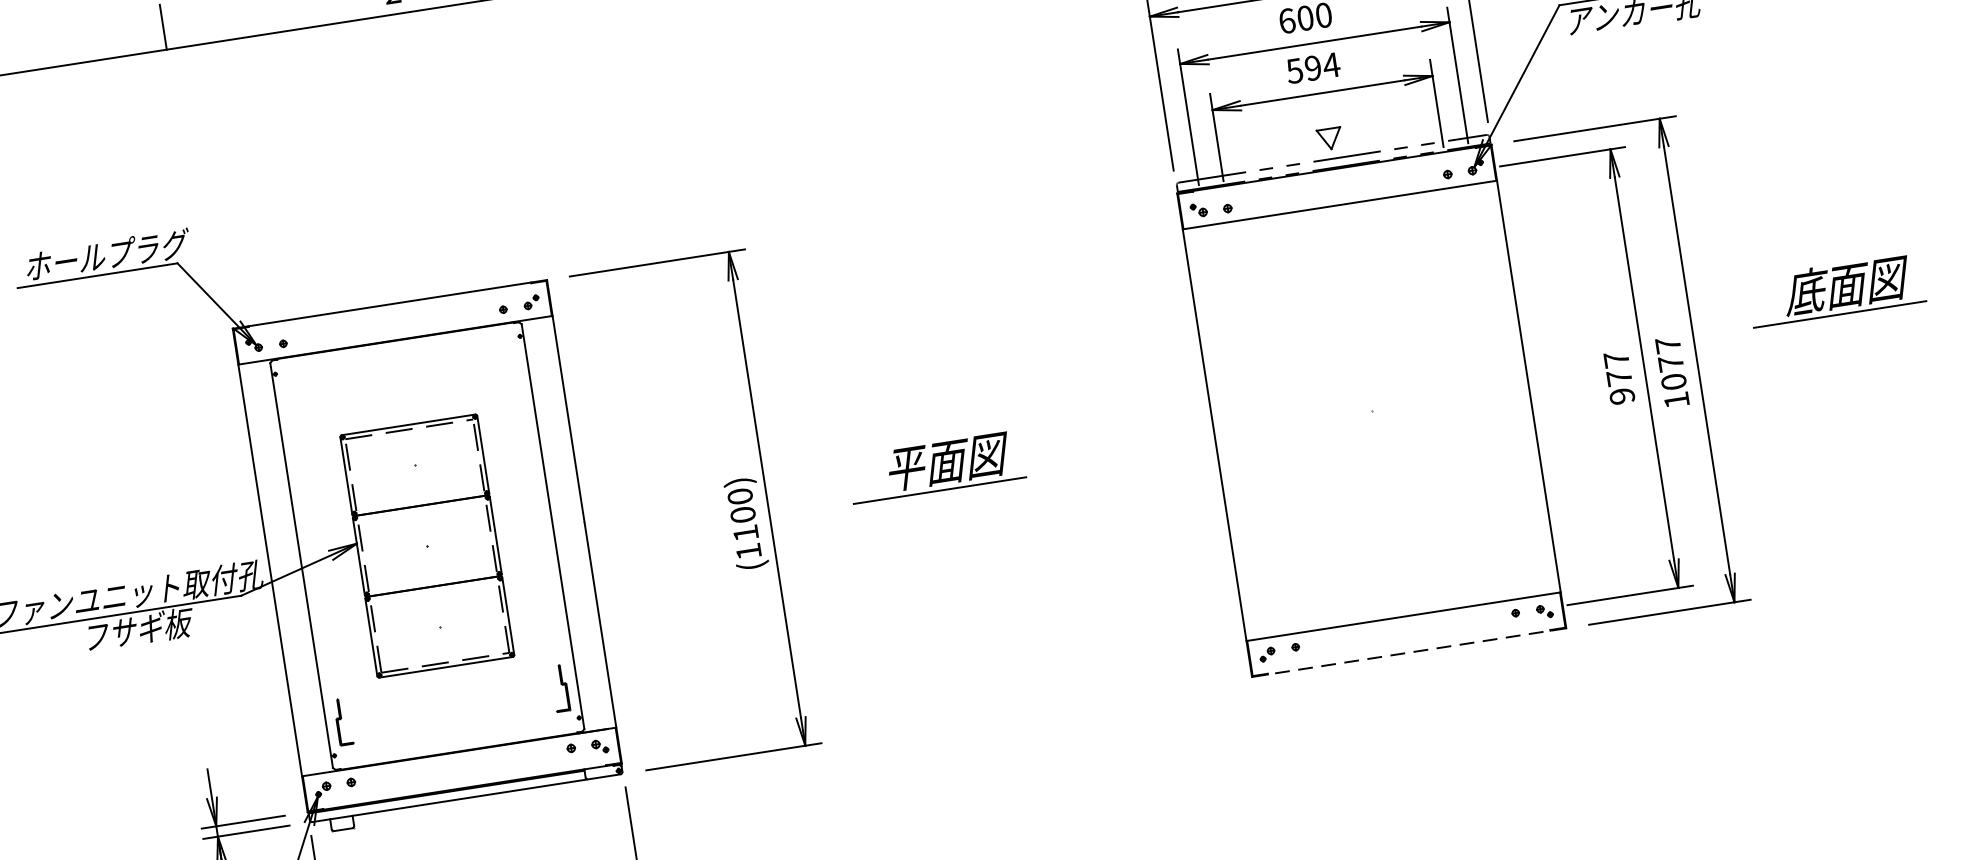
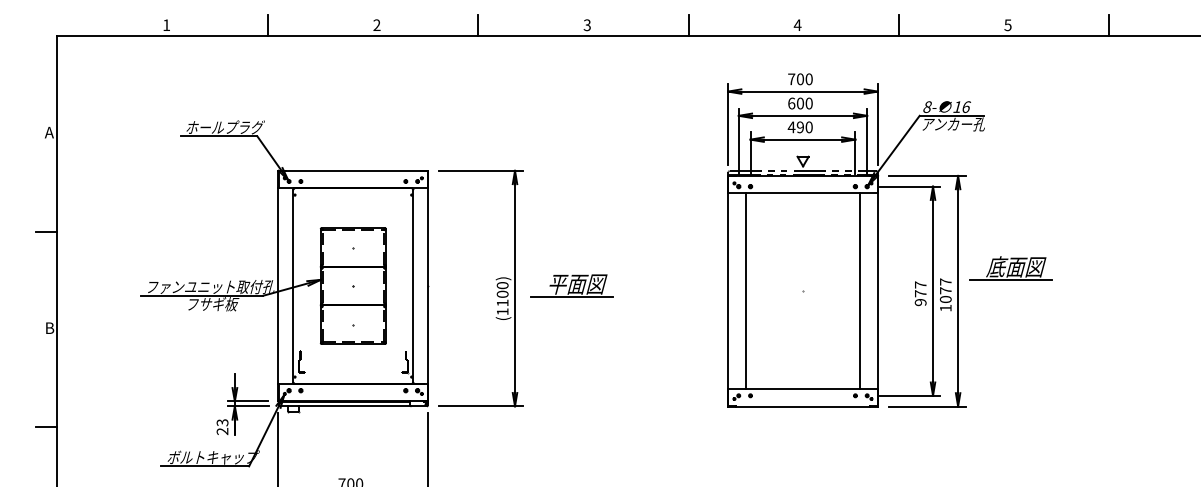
text: (1313, 68) -> (800, 127), 594 -> 490
part: (1835, 290) -> (1010, 268), moved
line: (1490, 393) -> (859, 291), added
line: (1253, 429) -> (746, 291), added
part: (934, 466) -> (571, 285), moved
line: (1408, 652) -> (802, 406), dashed -> solid

